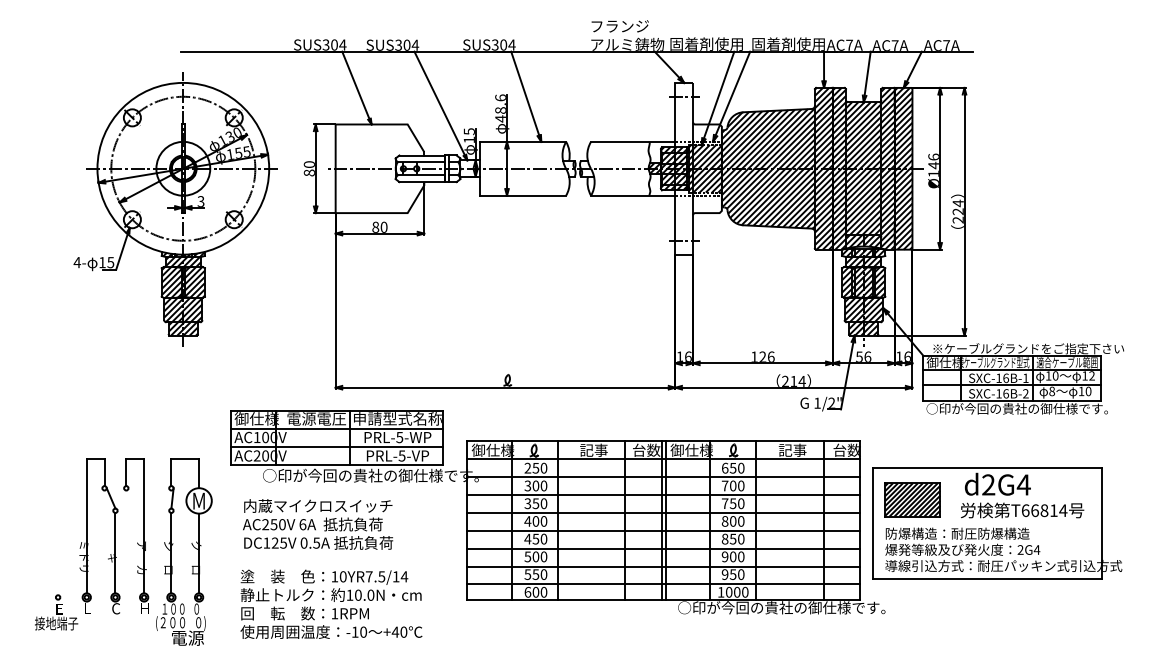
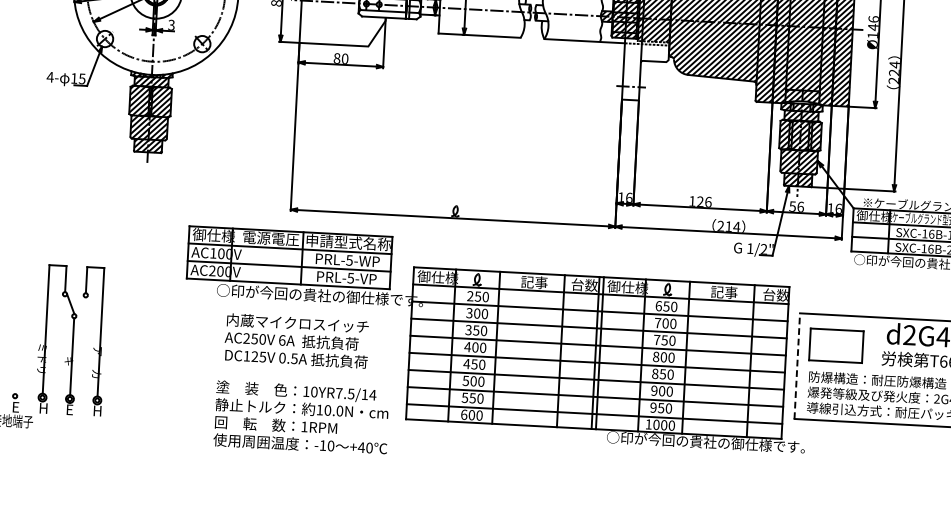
hatch: (912, 499) -> (836, 345), removed
line: (872, 522) -> (796, 365), solid -> dashed
text: (318, 524) -> (297, 341), moved
part: (193, 547) -> (147, 355), removed
text: (331, 603) -> (301, 416), moved
text: (89, 608) -> (44, 408), L -> H
text: (116, 608) -> (70, 409), C -> E

